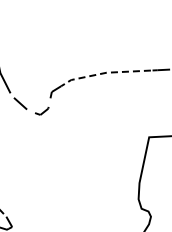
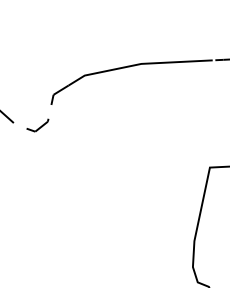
line: (104, 73) -> (138, 65), dashed -> solid

